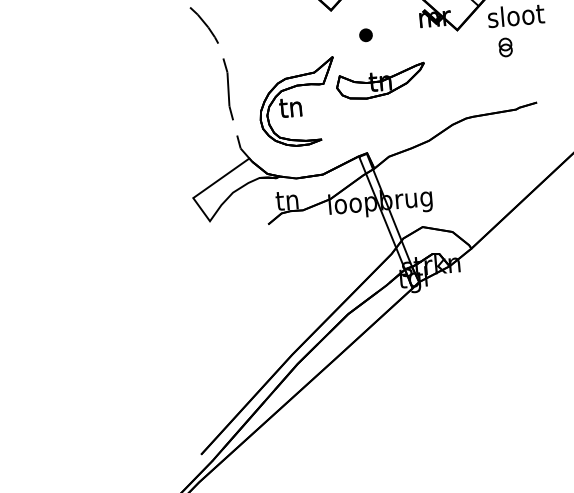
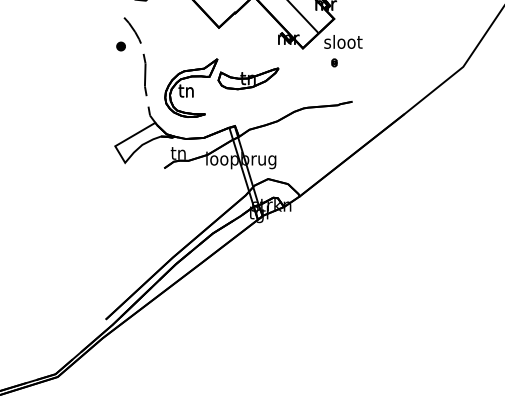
part: (365, 35) -> (120, 46), moved
part: (505, 47) -> (334, 62), size x0.6

